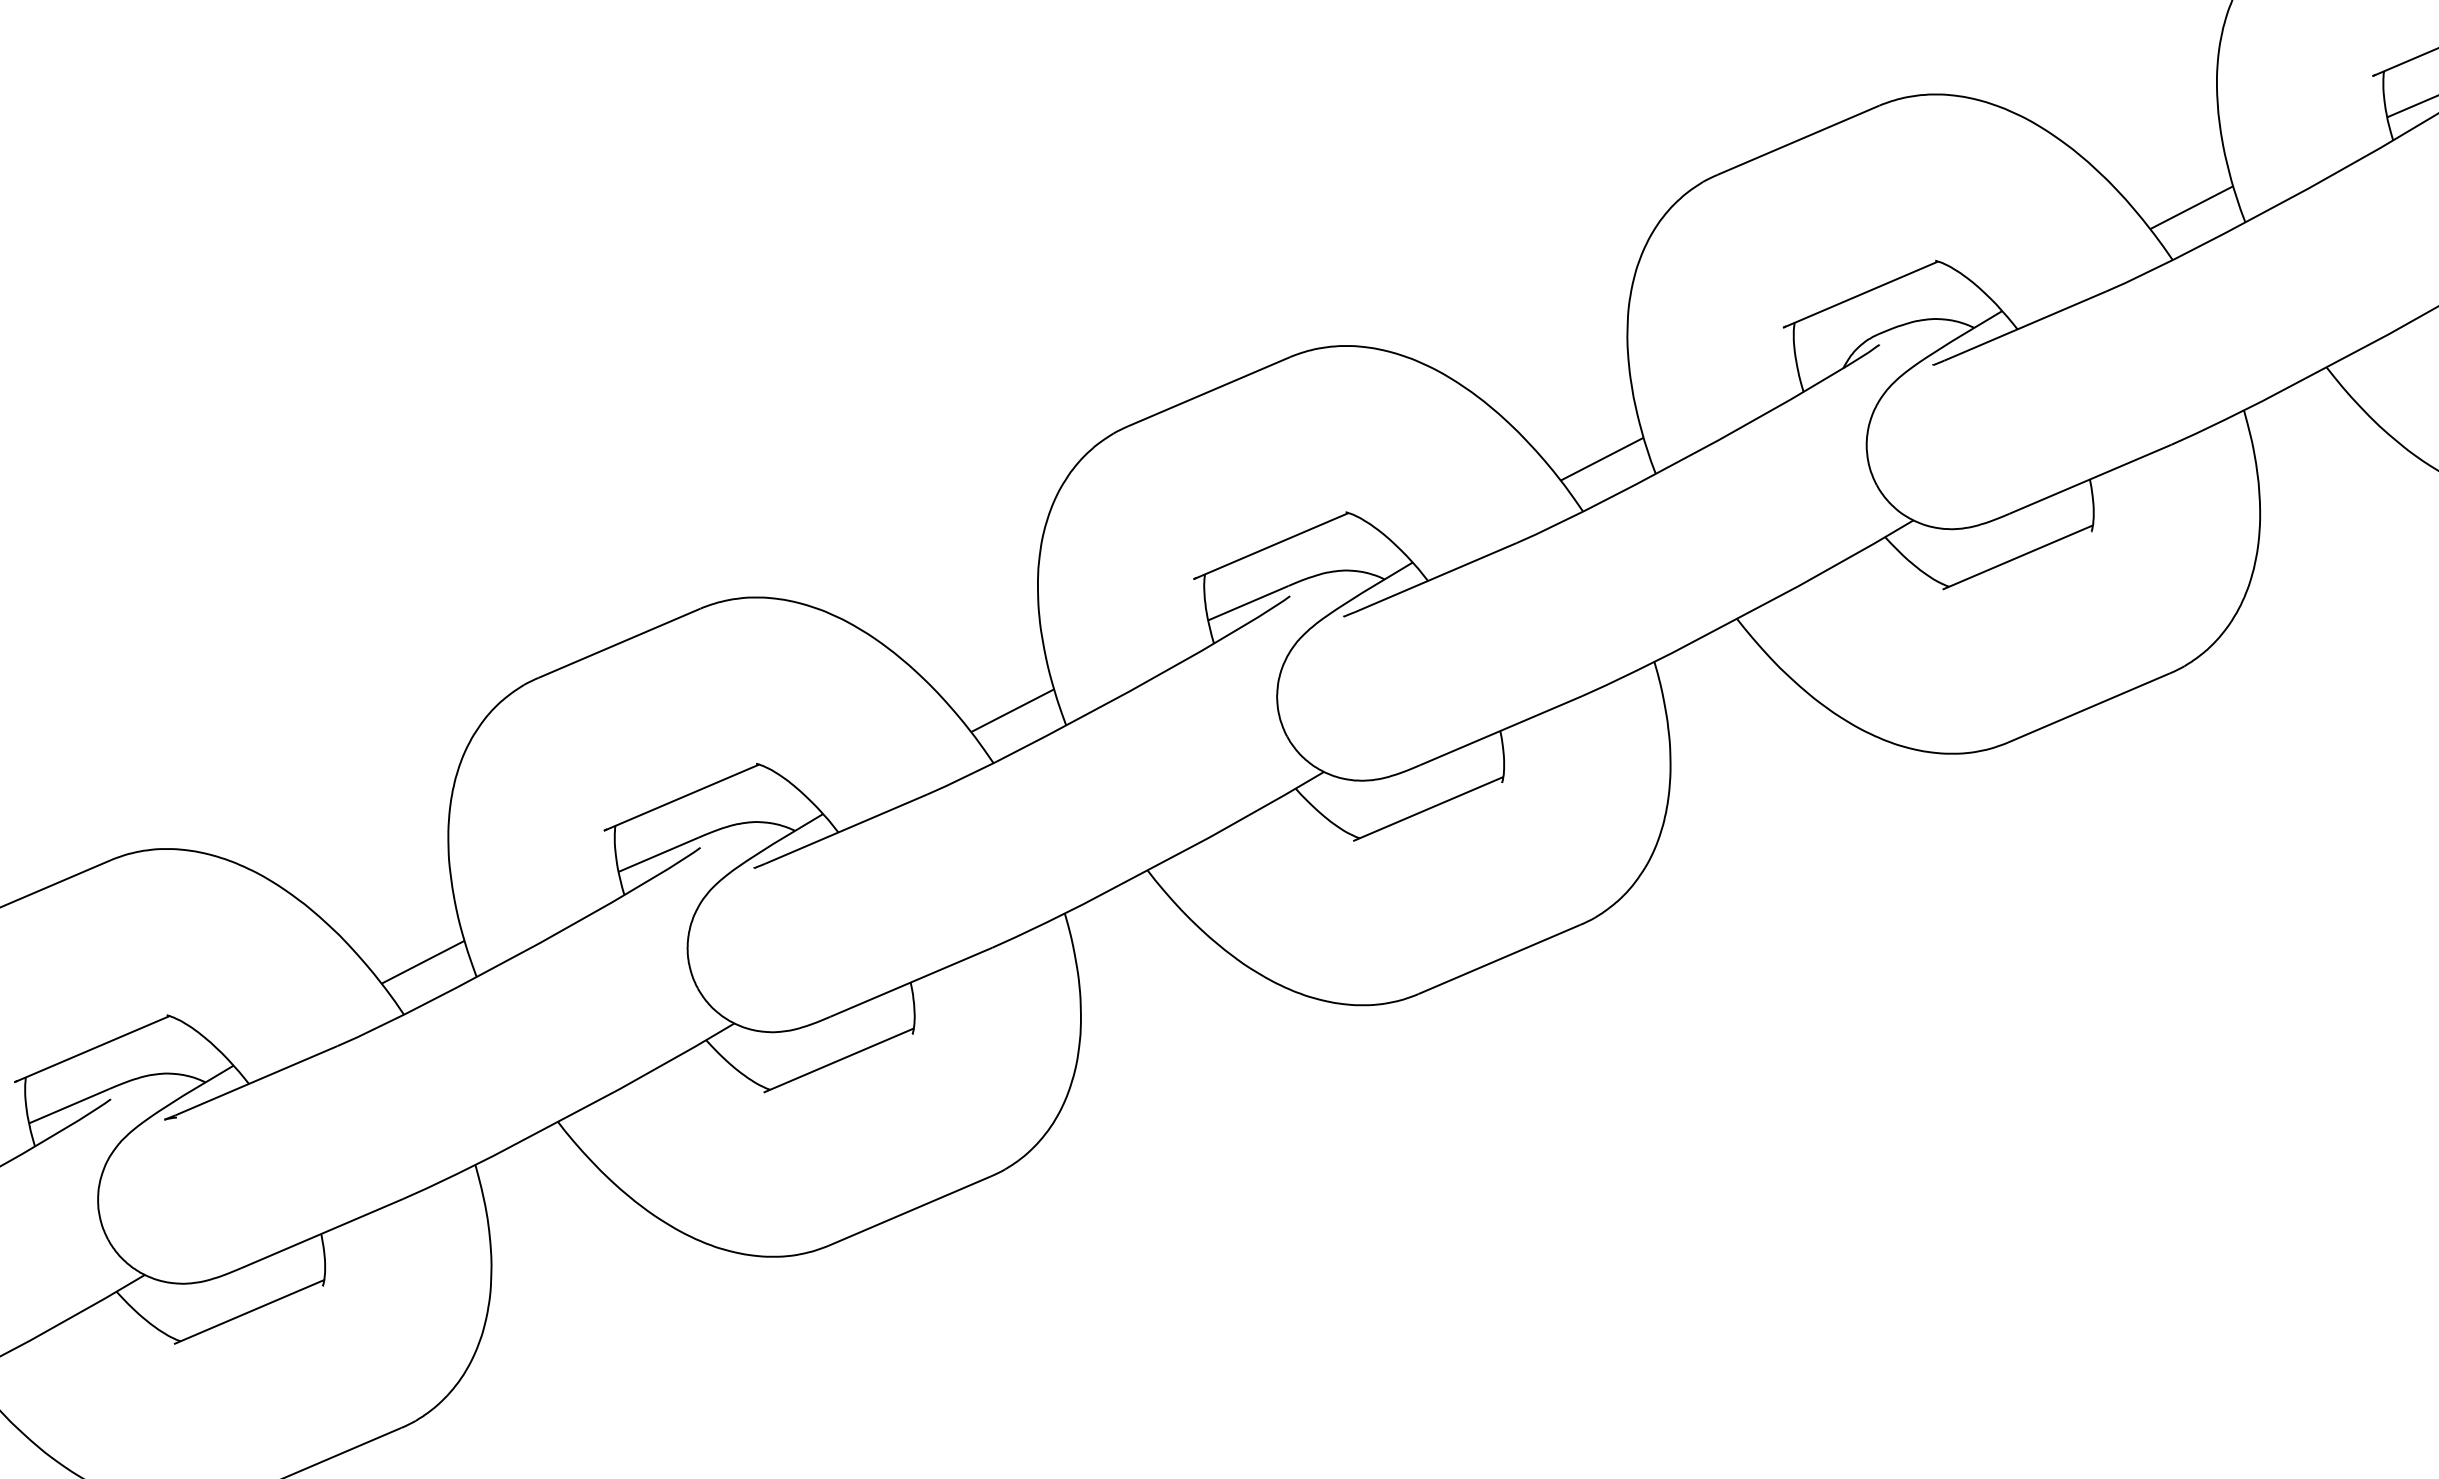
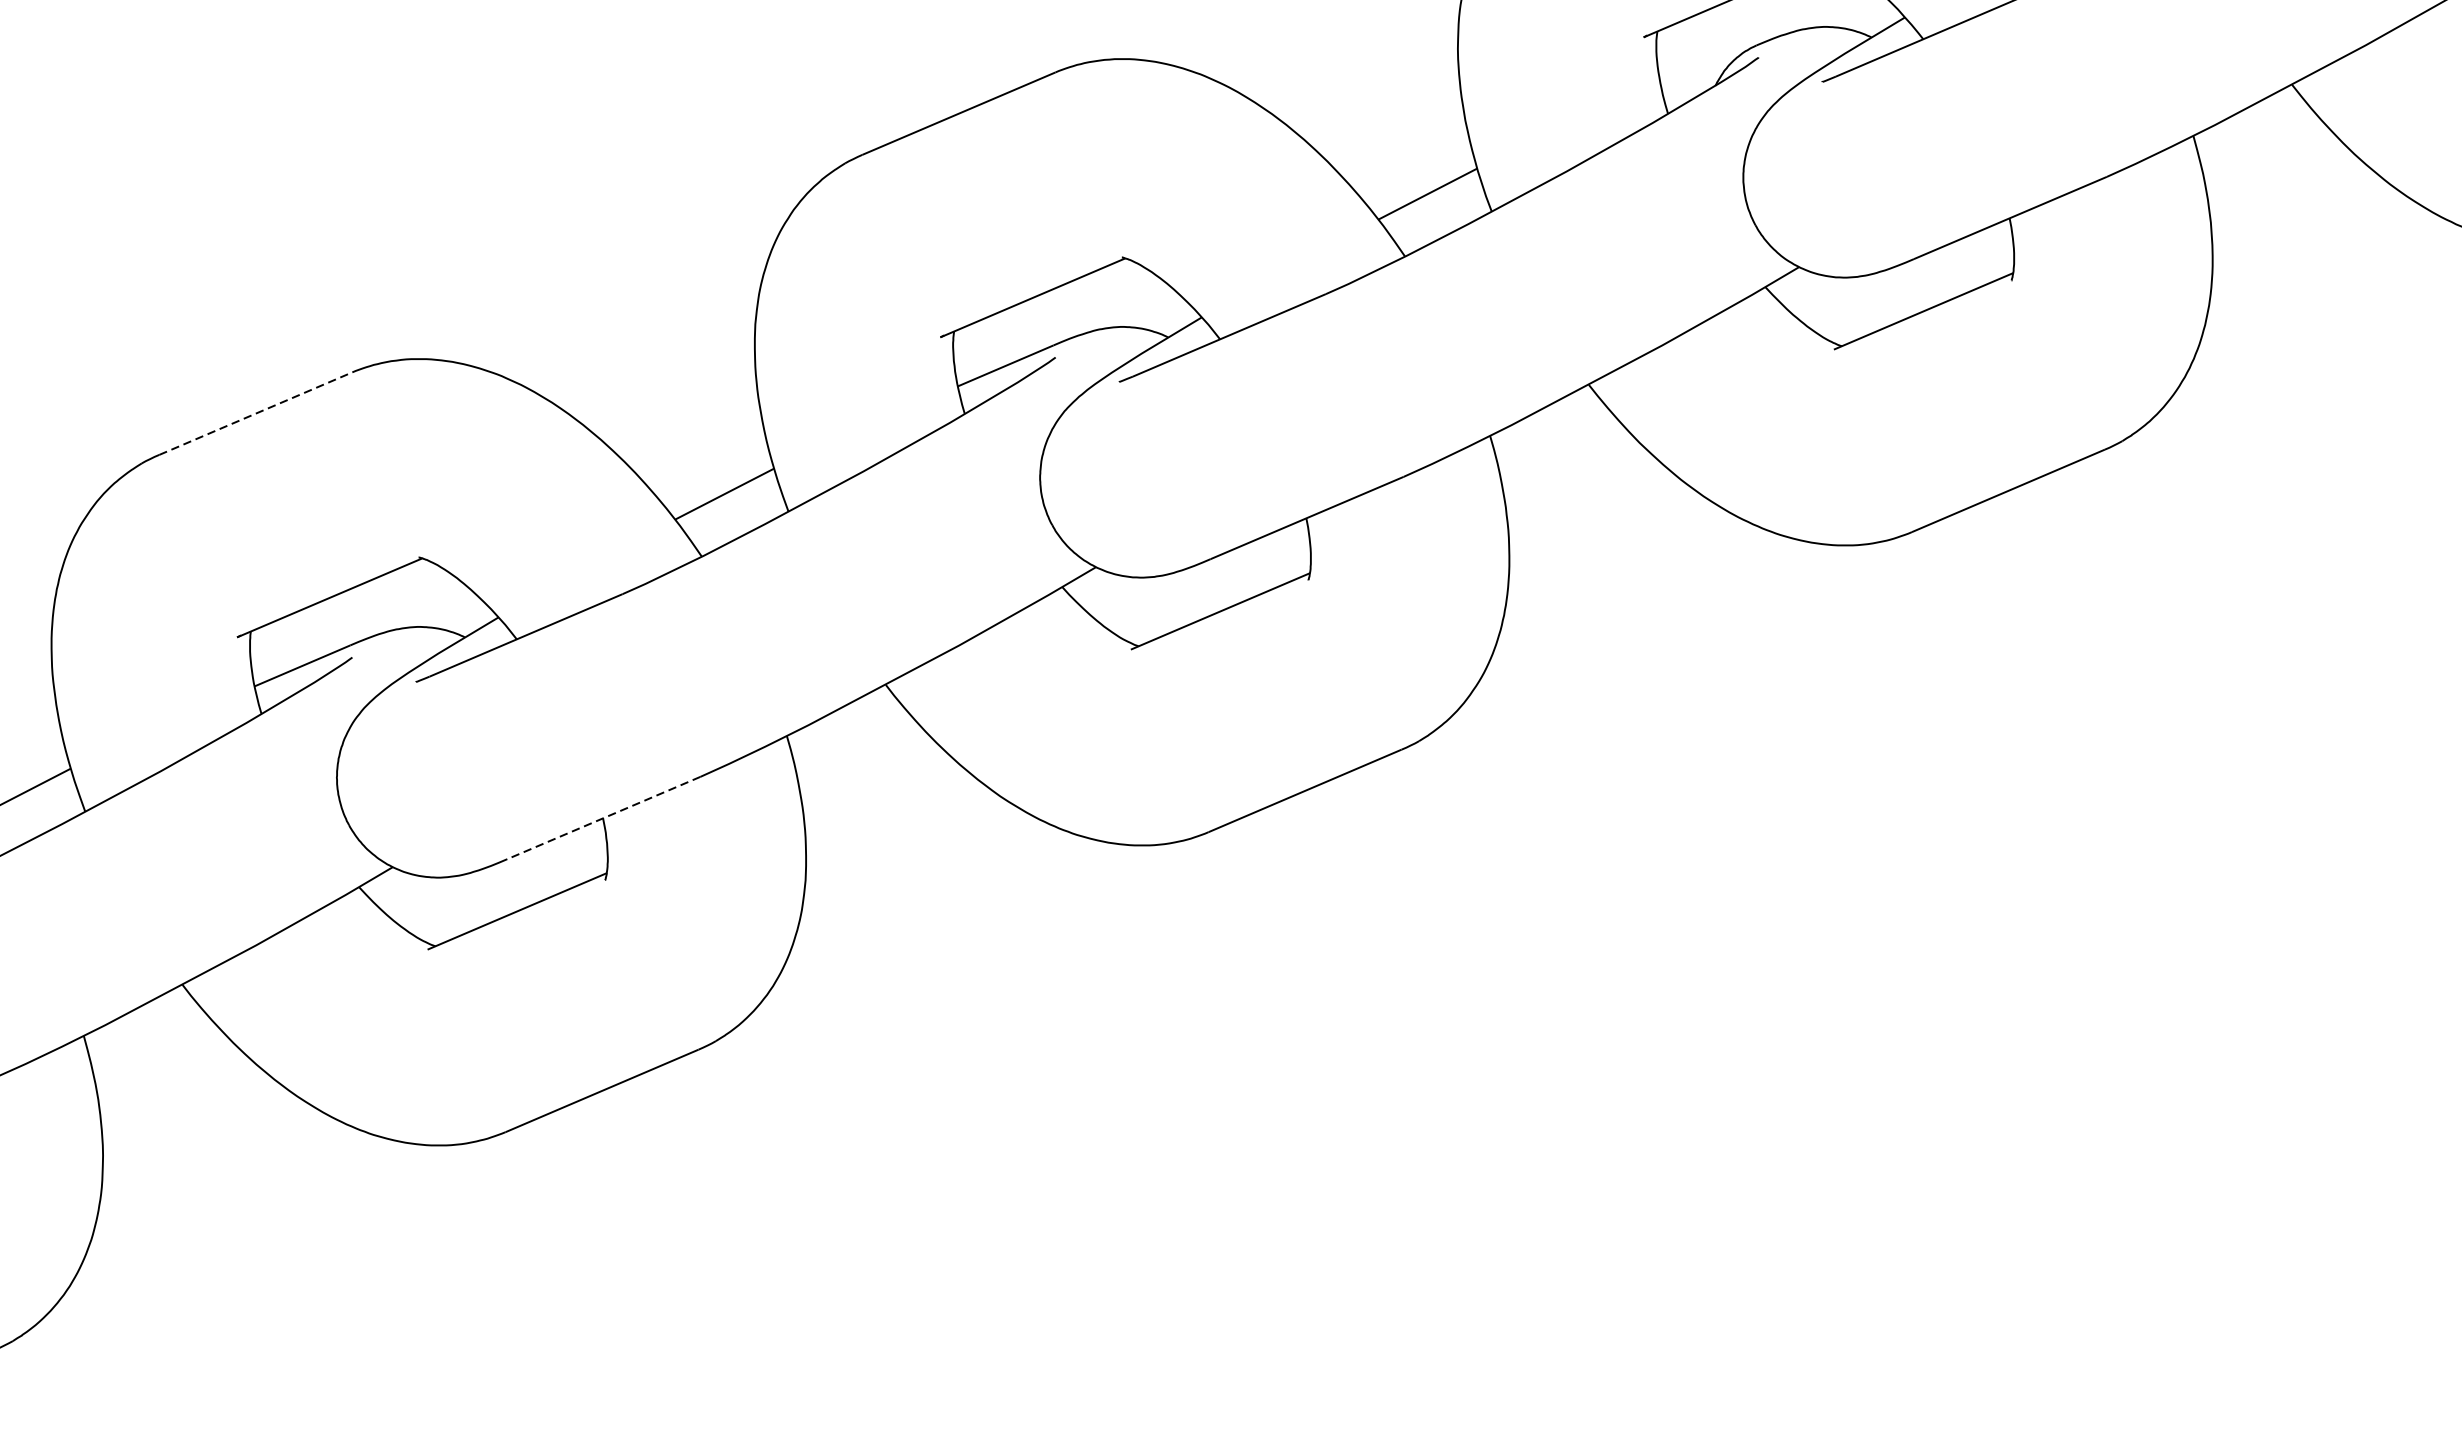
line: (619, 643) -> (255, 413), solid -> dashed
line: (911, 982) -> (603, 818), solid -> dashed

